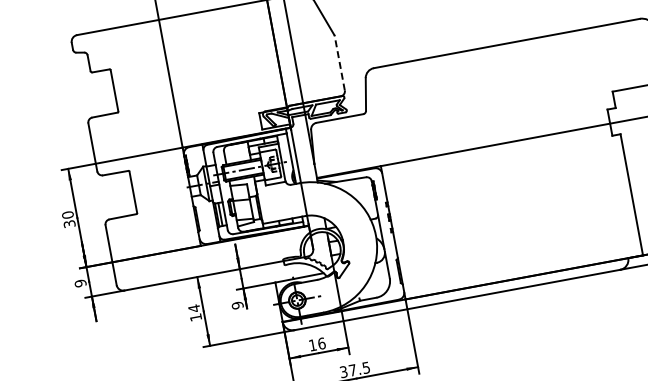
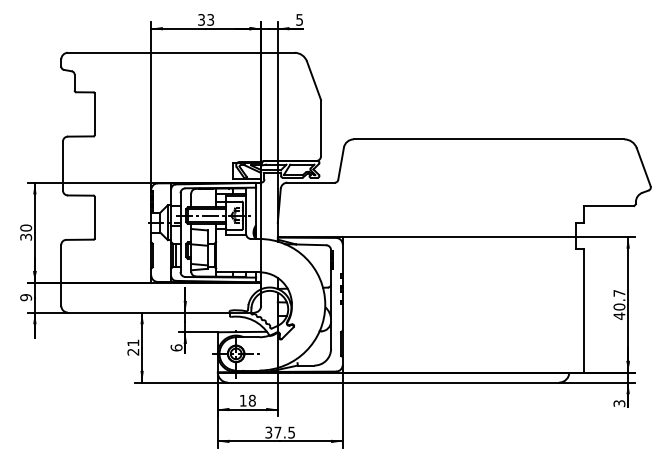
line: (340, 63) -> (321, 128), dashed -> solid
text: (237, 305) -> (176, 347), 9 -> 6
text: (195, 312) -> (133, 347), 14 -> 21
text: (320, 343) -> (251, 400), 16 -> 18

